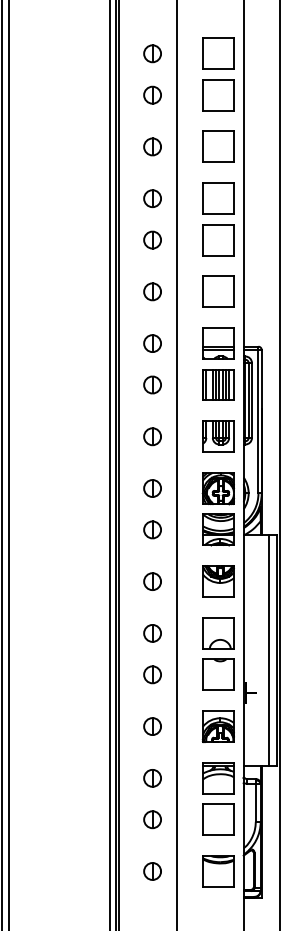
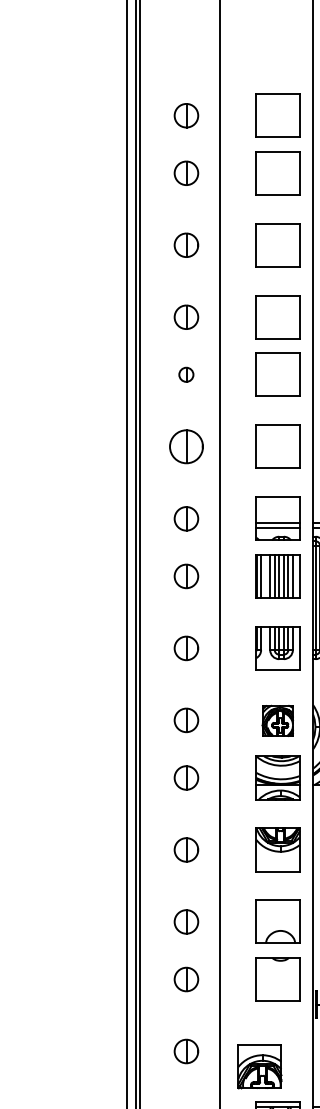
part: (152, 239) -> (186, 374), size x0.6
part: (152, 291) -> (186, 446), size x1.4
part: (217, 488) -> (276, 720), size x0.7
part: (217, 726) -> (258, 1066), moved

